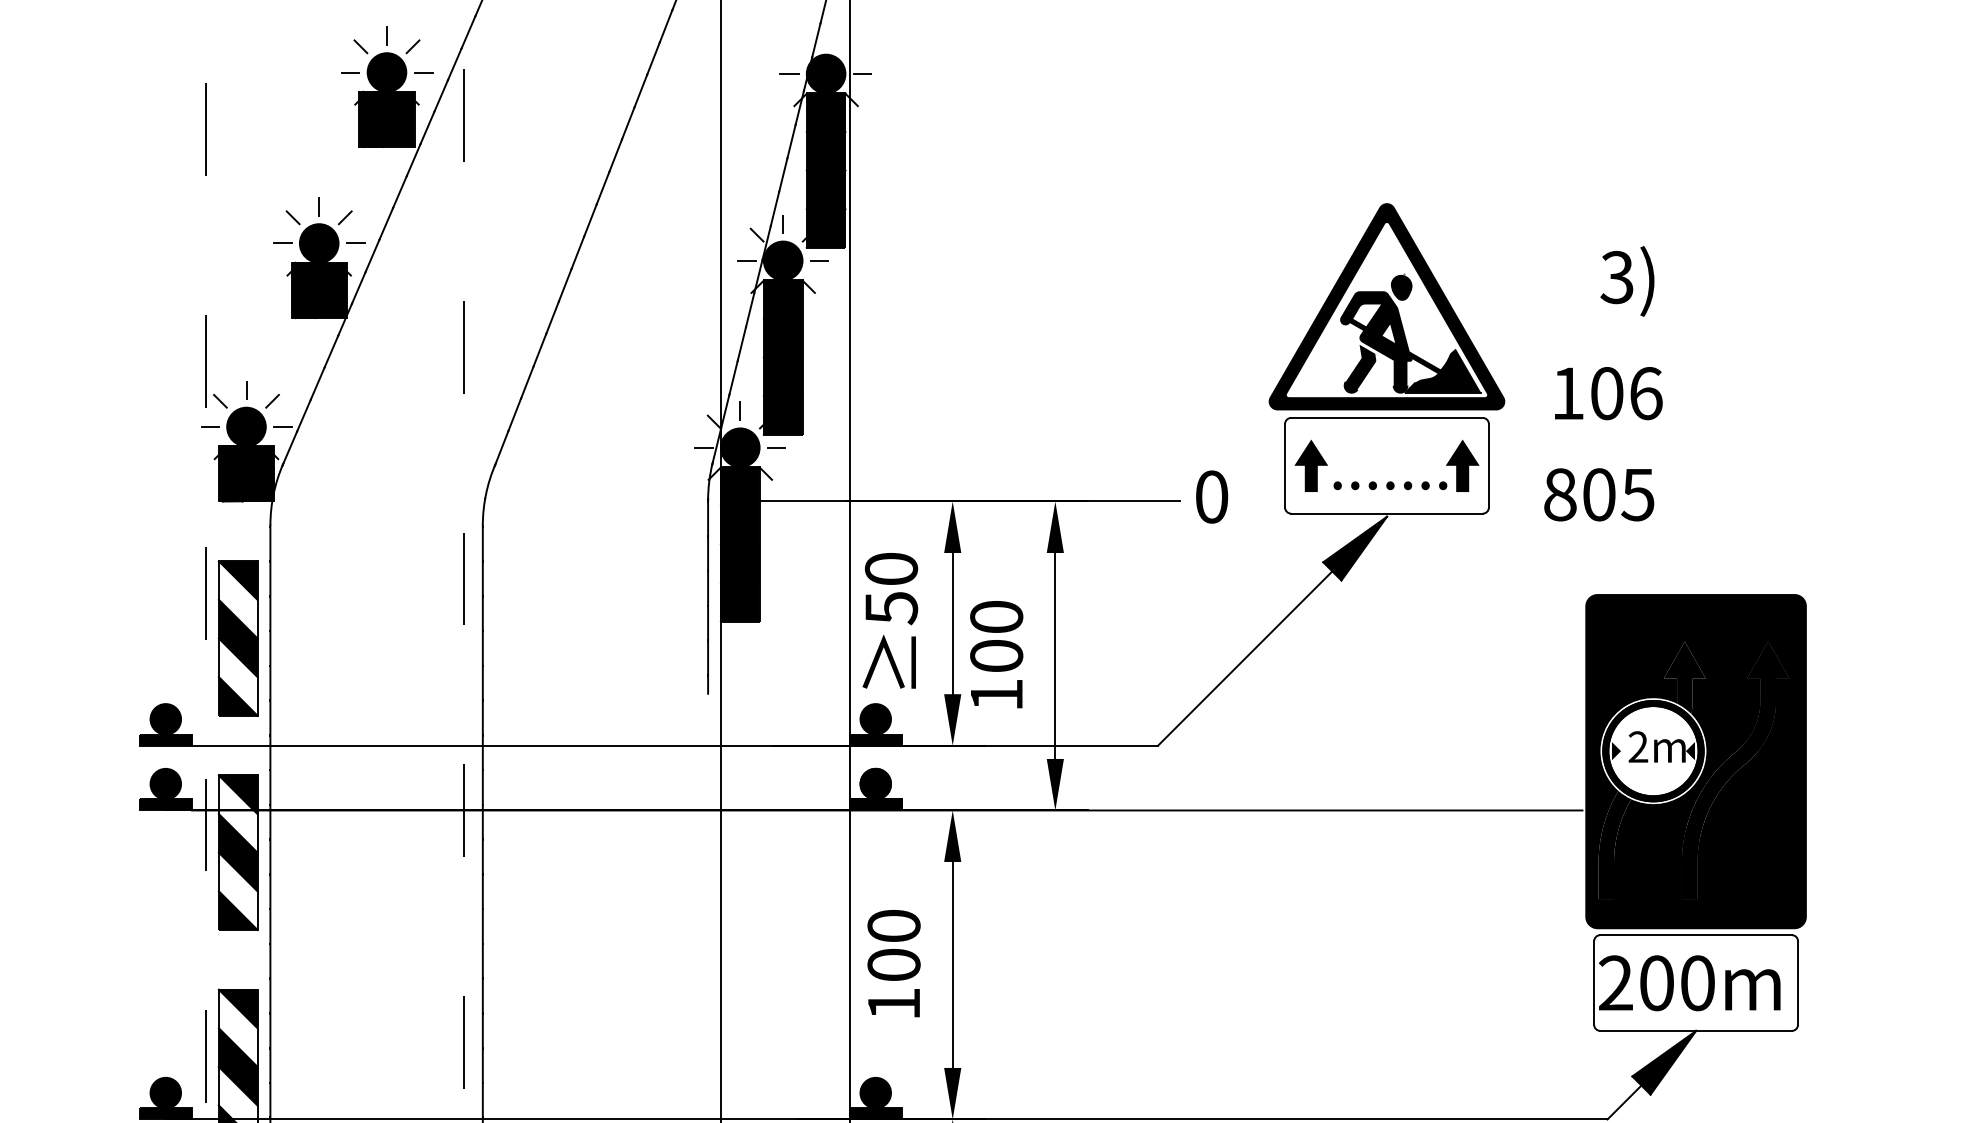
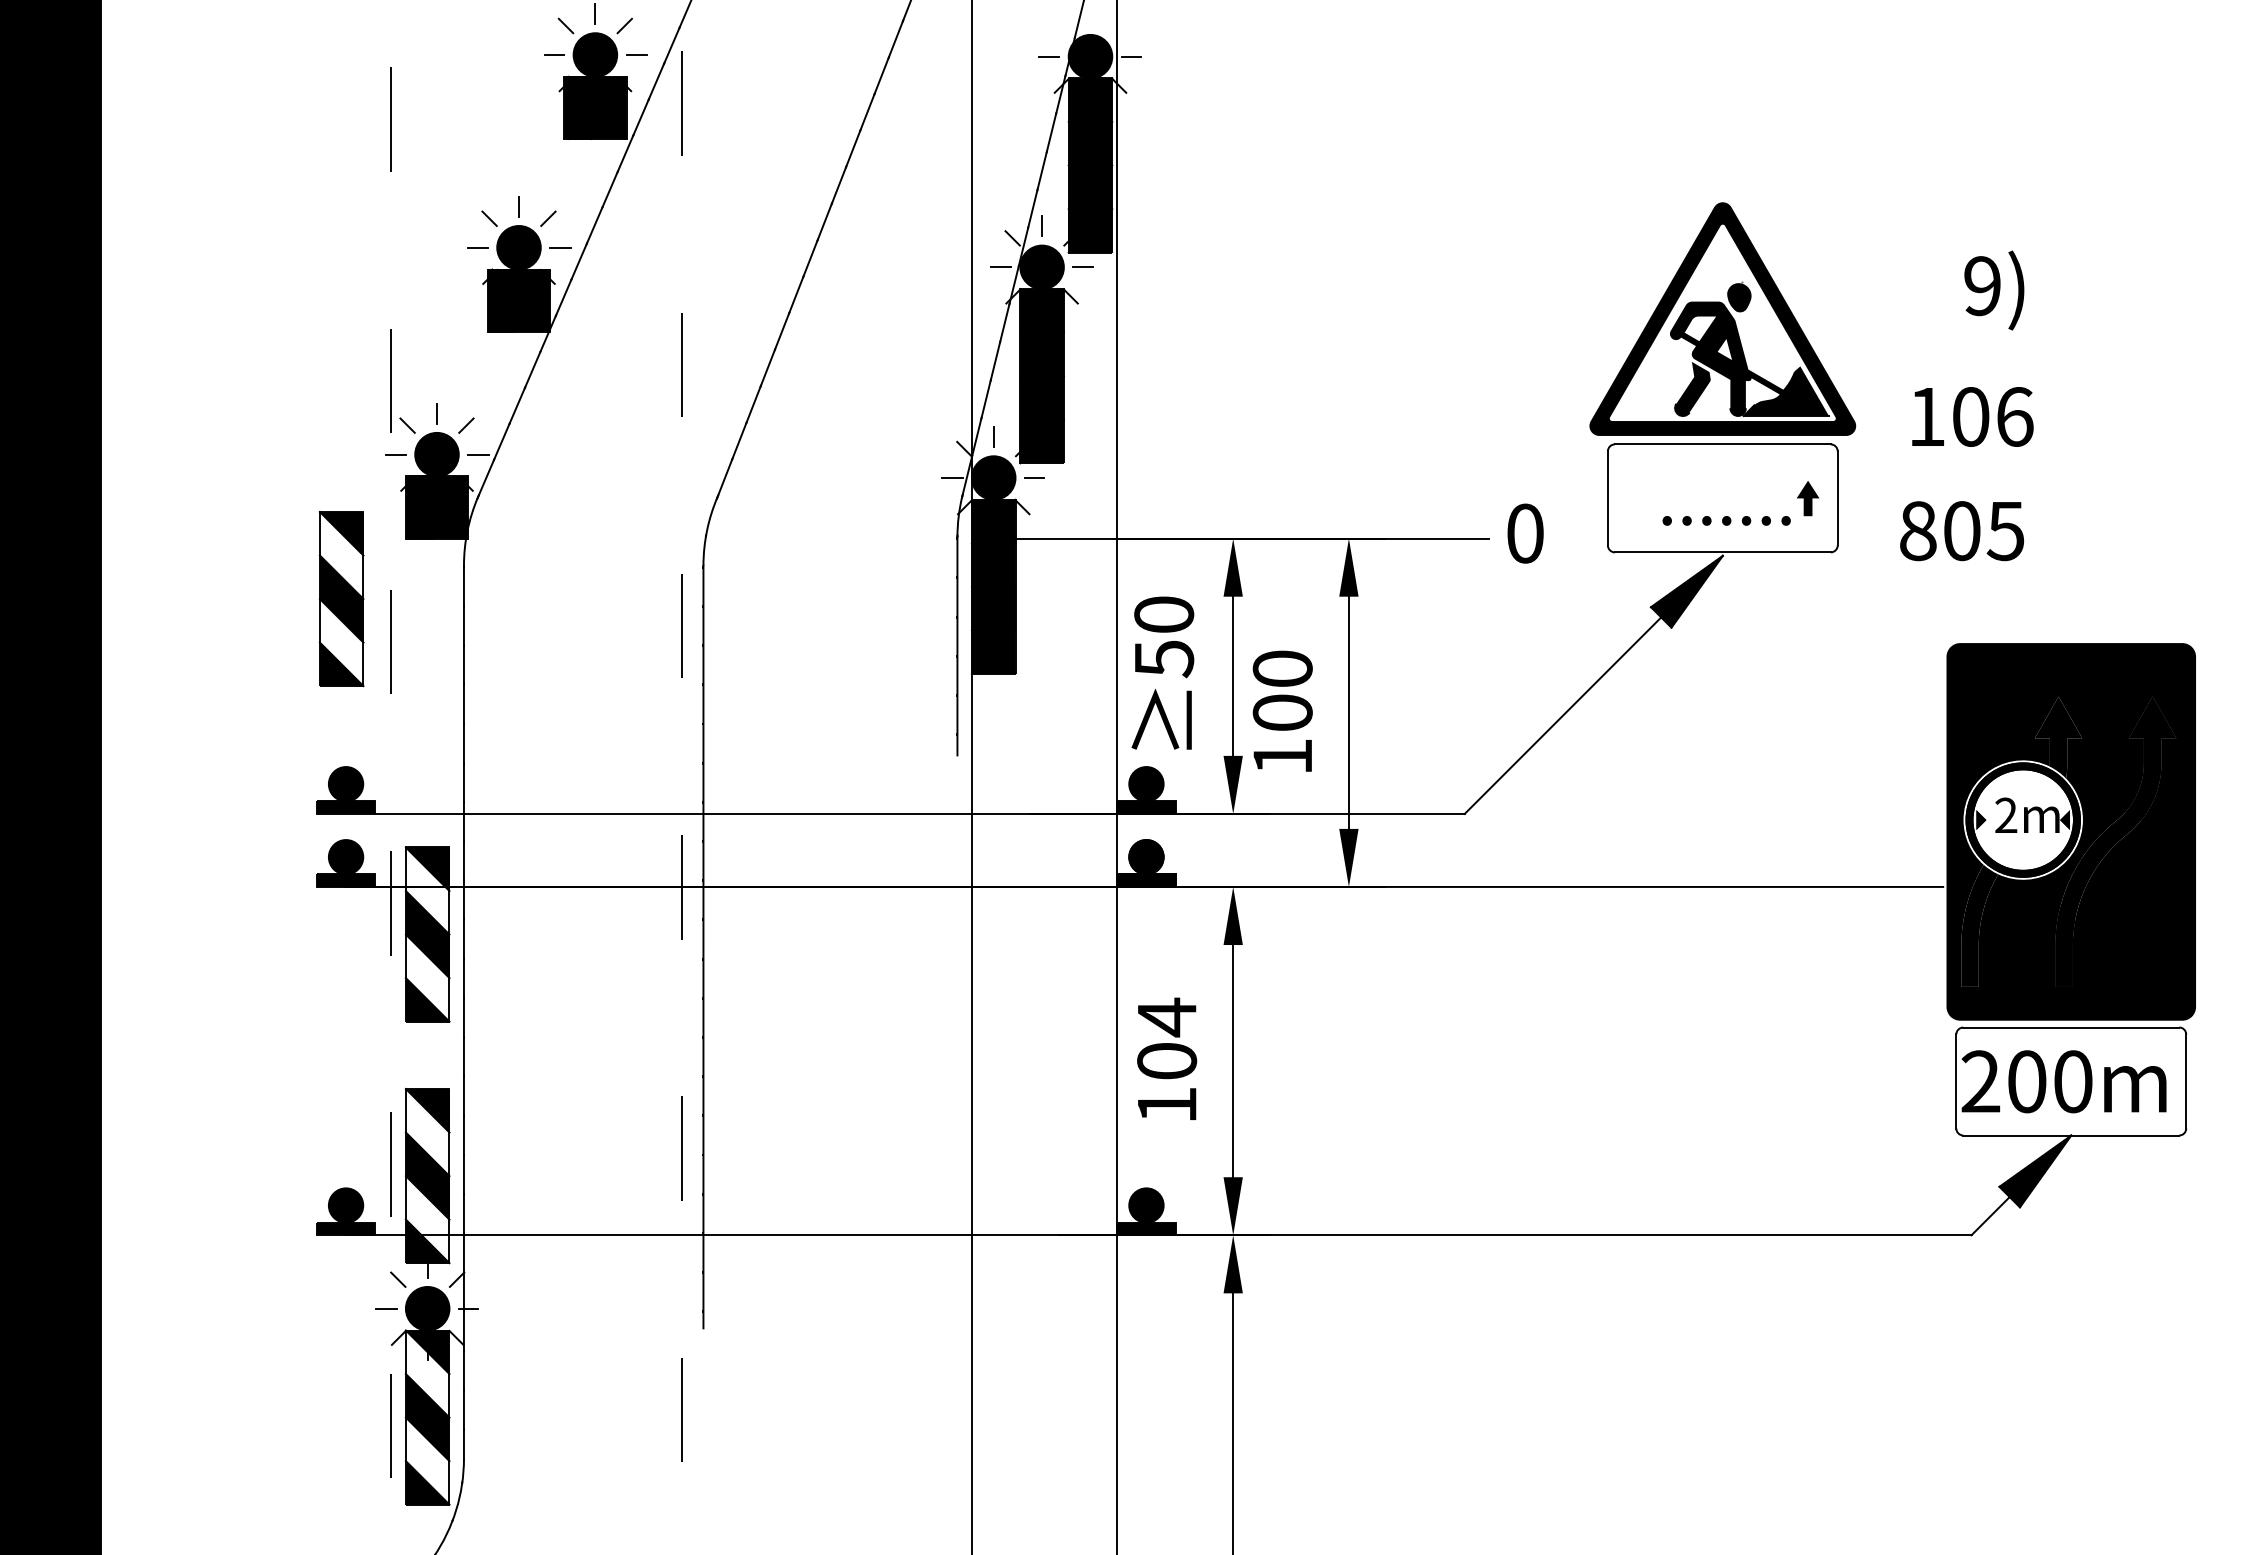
text: (1616, 277) -> (1981, 286), 3) -> 9)
part: (1311, 465) -> (1637, 498), removed
part: (1462, 465) -> (1807, 498), size x0.6
part: (238, 638) -> (341, 599), moved
text: (894, 926) -> (1167, 1017), 100 -> 104

